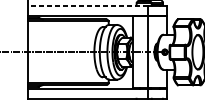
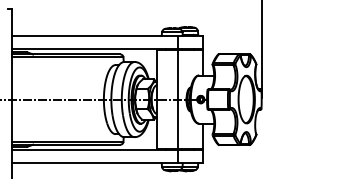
line: (87, 5) -> (94, 35), dashed -> solid

